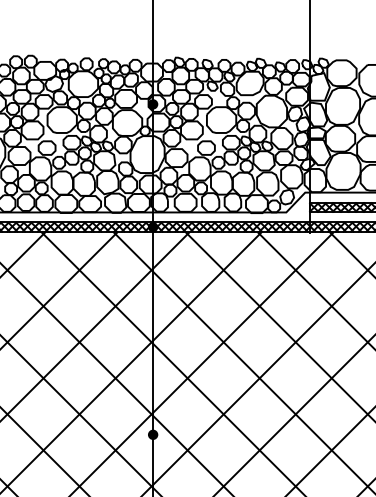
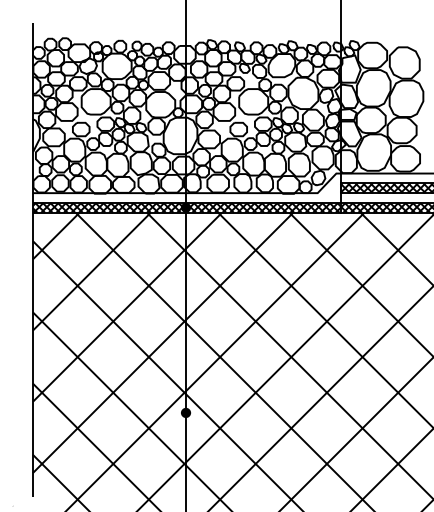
fill: (152, 104) -> (185, 86), removed

